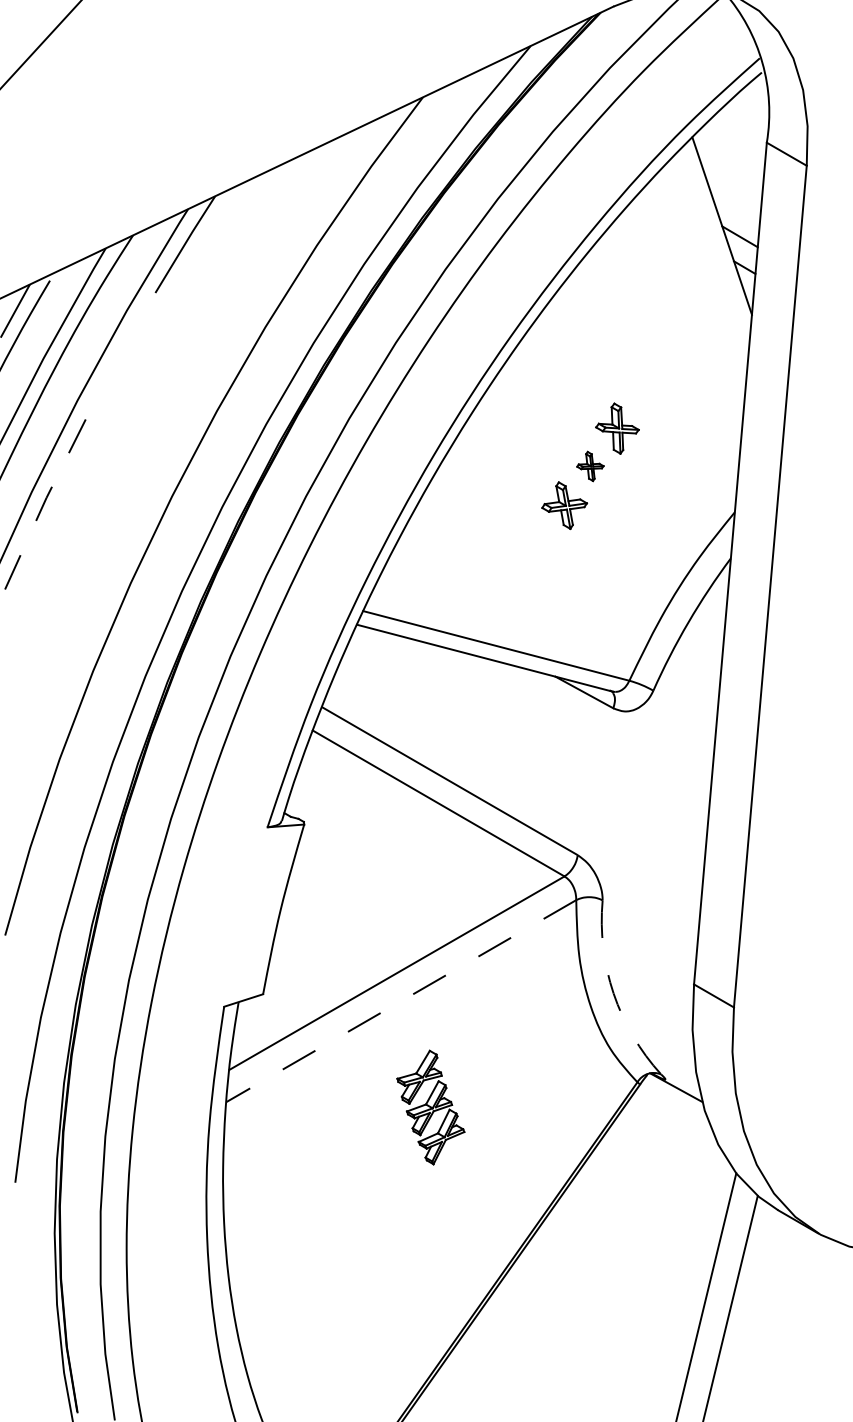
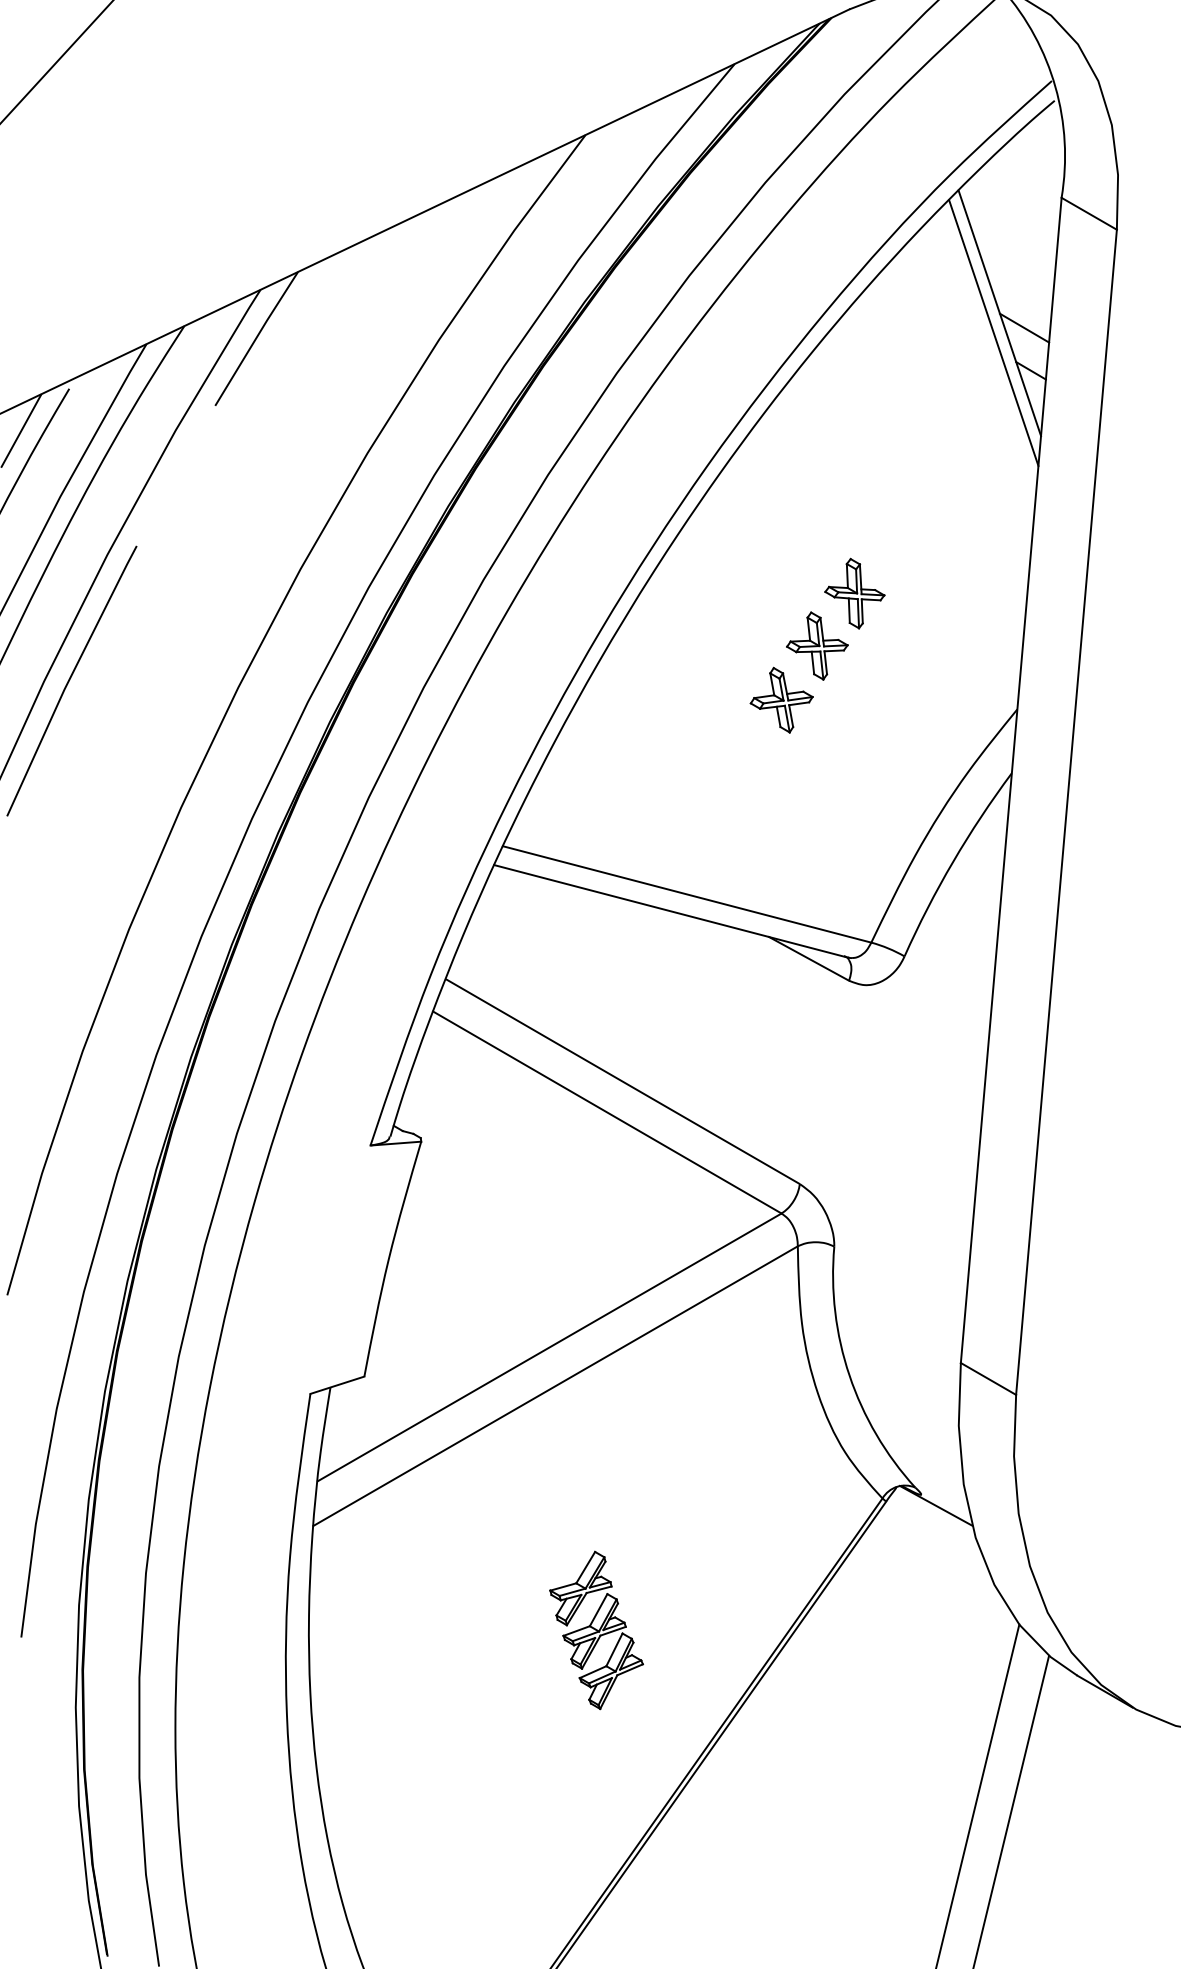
line: (717, 239) -> (993, 332), added
part: (590, 466) -> (817, 645), size x1.67
line: (50, 490) -> (69, 679), dashed -> solid
arc: (613, 993) -> (849, 1375), dashed -> solid
line: (401, 1001) -> (555, 1386), dashed -> solid
part: (430, 1107) -> (596, 1630), moved

